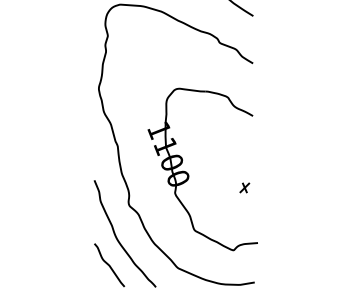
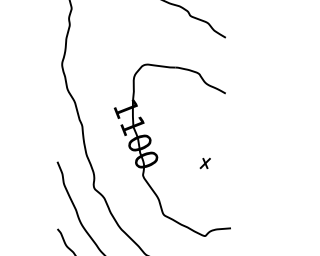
part: (244, 187) -> (205, 163), moved

